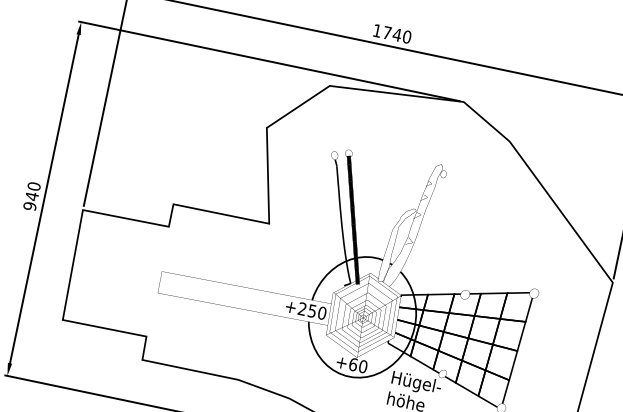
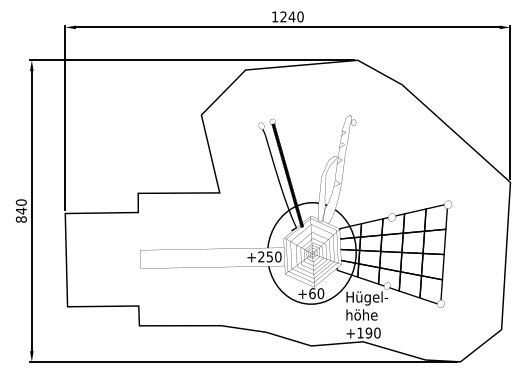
text: (387, 32) -> (283, 16), 1740 -> 1240
text: (30, 206) -> (21, 219), 940 -> 840

